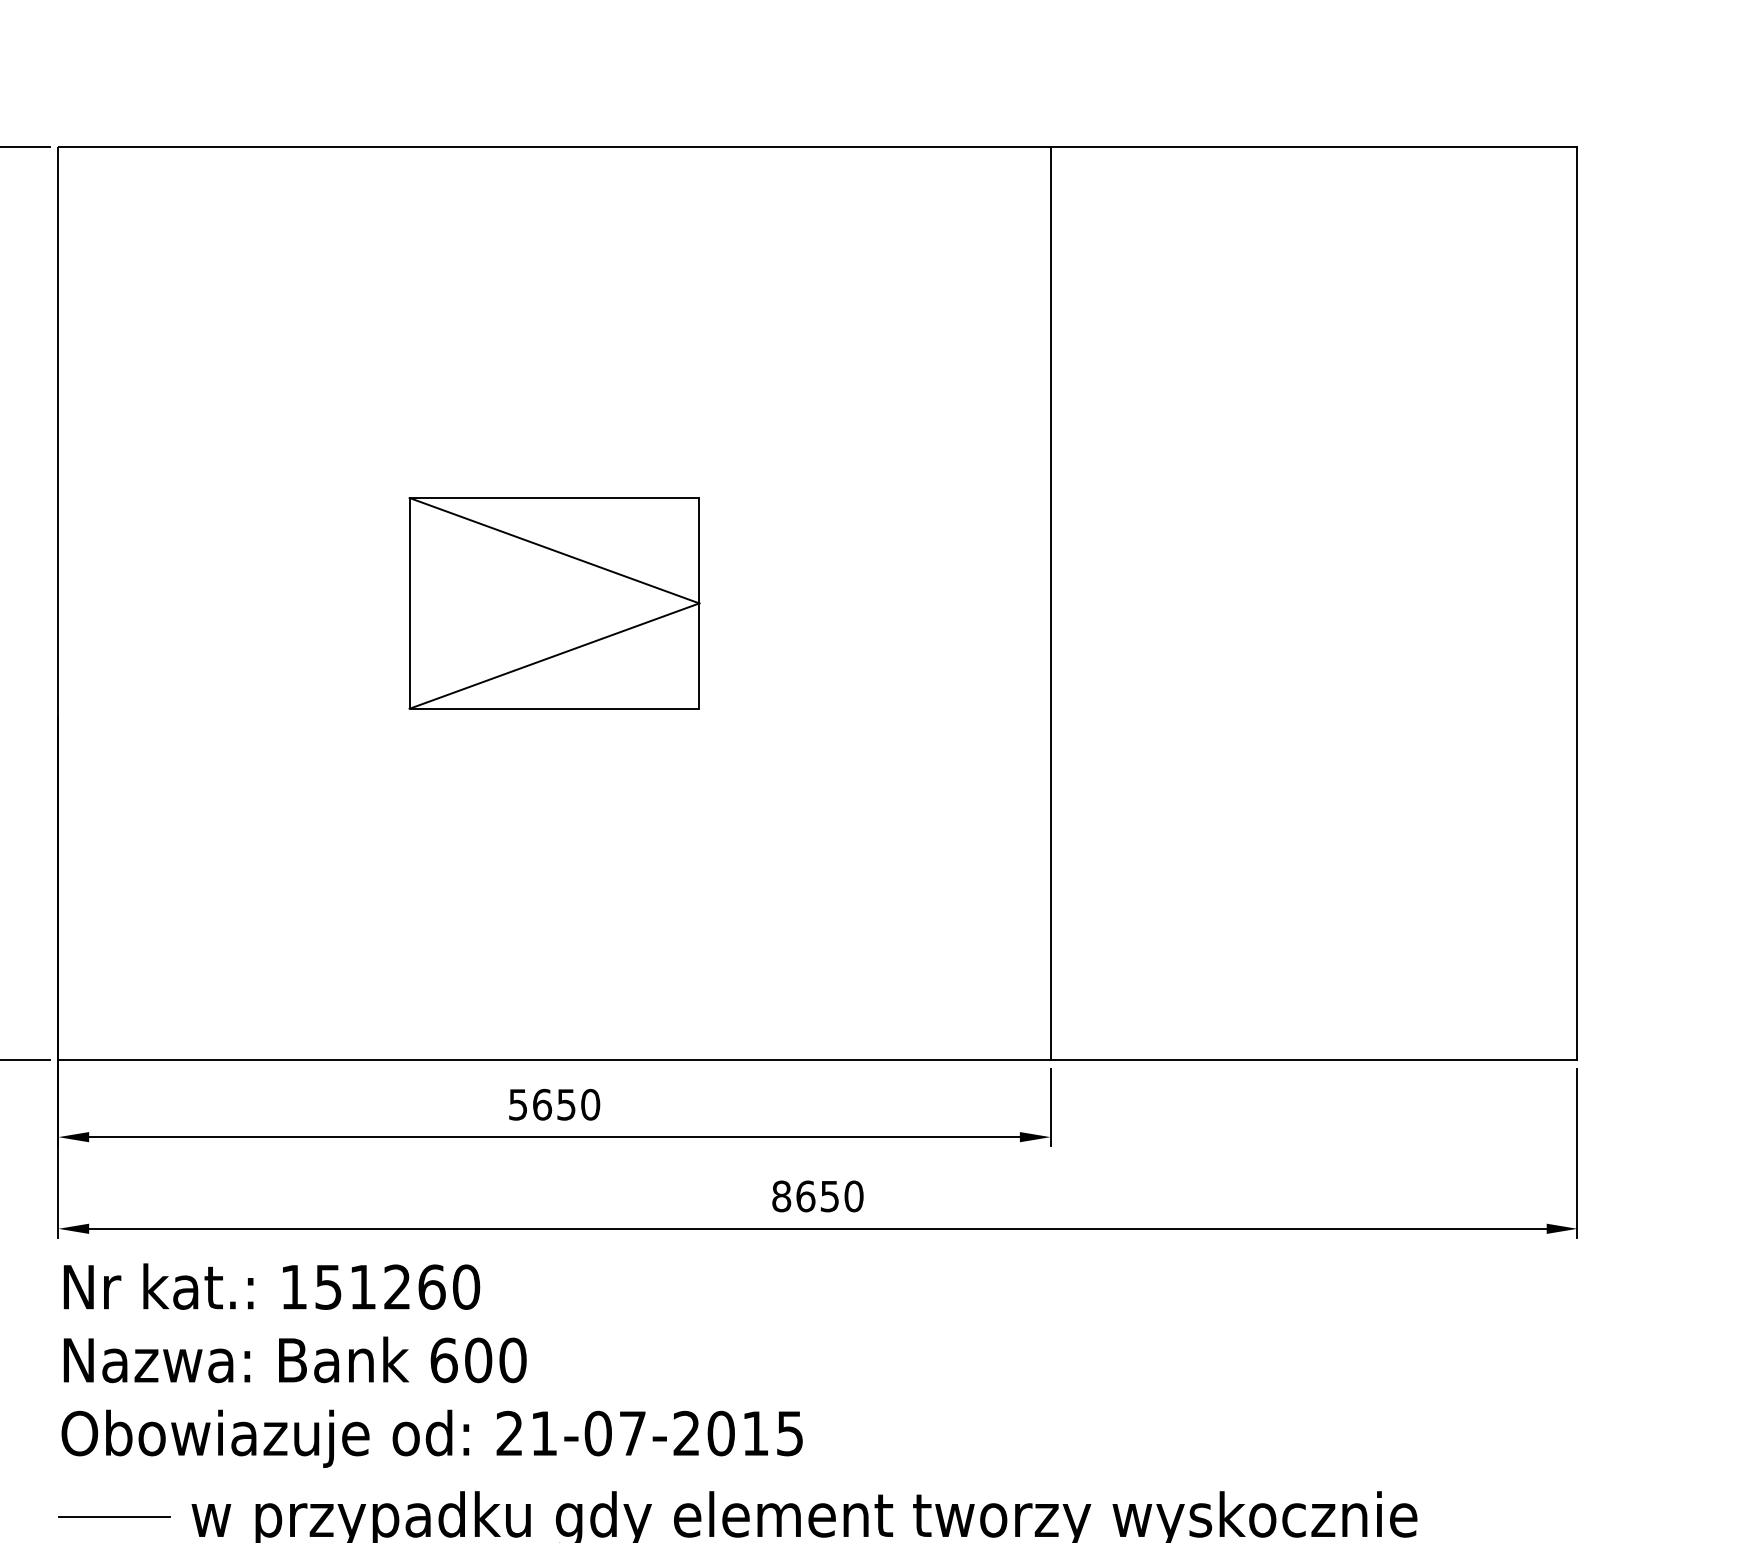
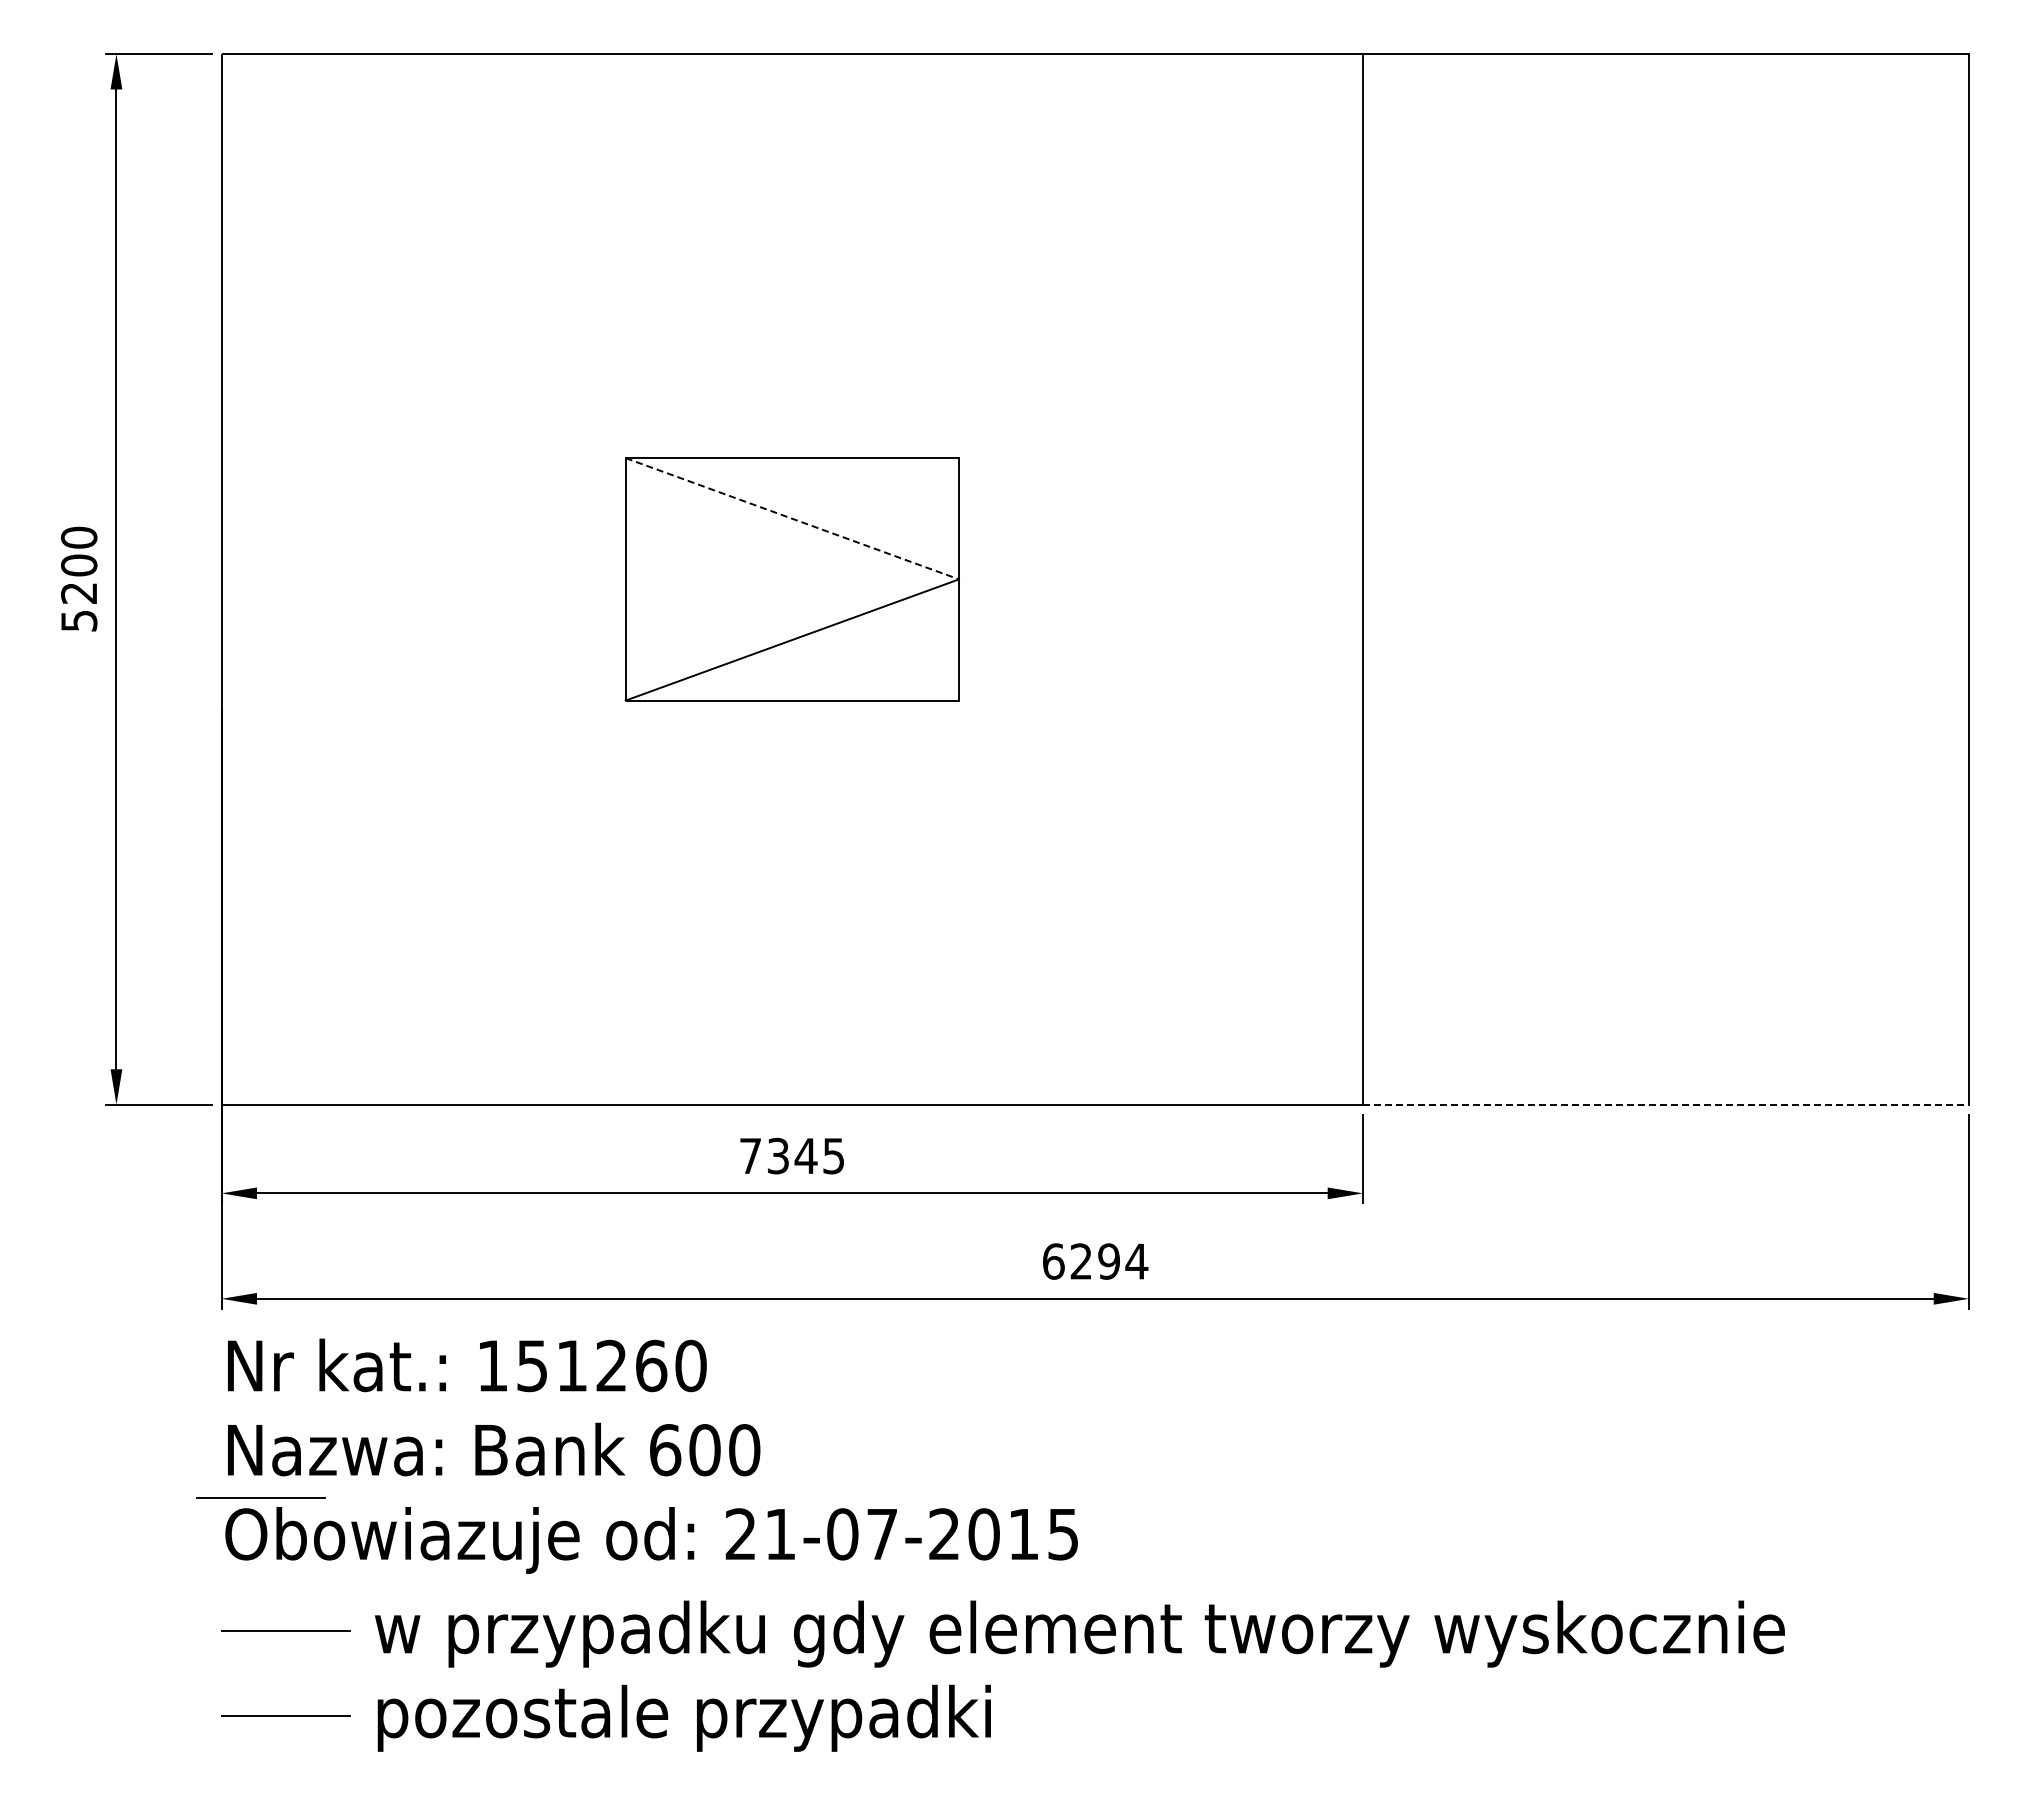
line: (554, 550) -> (792, 518), solid -> dashed
line: (1314, 1059) -> (1666, 1104), solid -> dashed
text: (554, 1104) -> (792, 1155), 5650 -> 7345
text: (818, 1196) -> (1095, 1261), 8650 -> 6294
line: (92, 1401) -> (260, 1497), added

